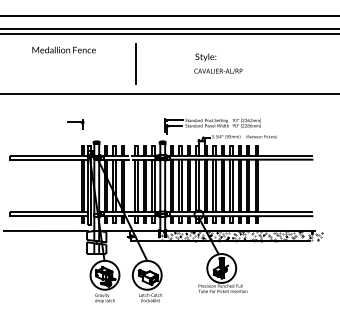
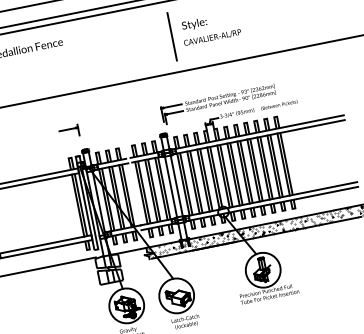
line: (135, 63) -> (171, 36), moved
part: (75, 124) -> (69, 131), moved
hatch: (146, 236) -> (166, 250), added

